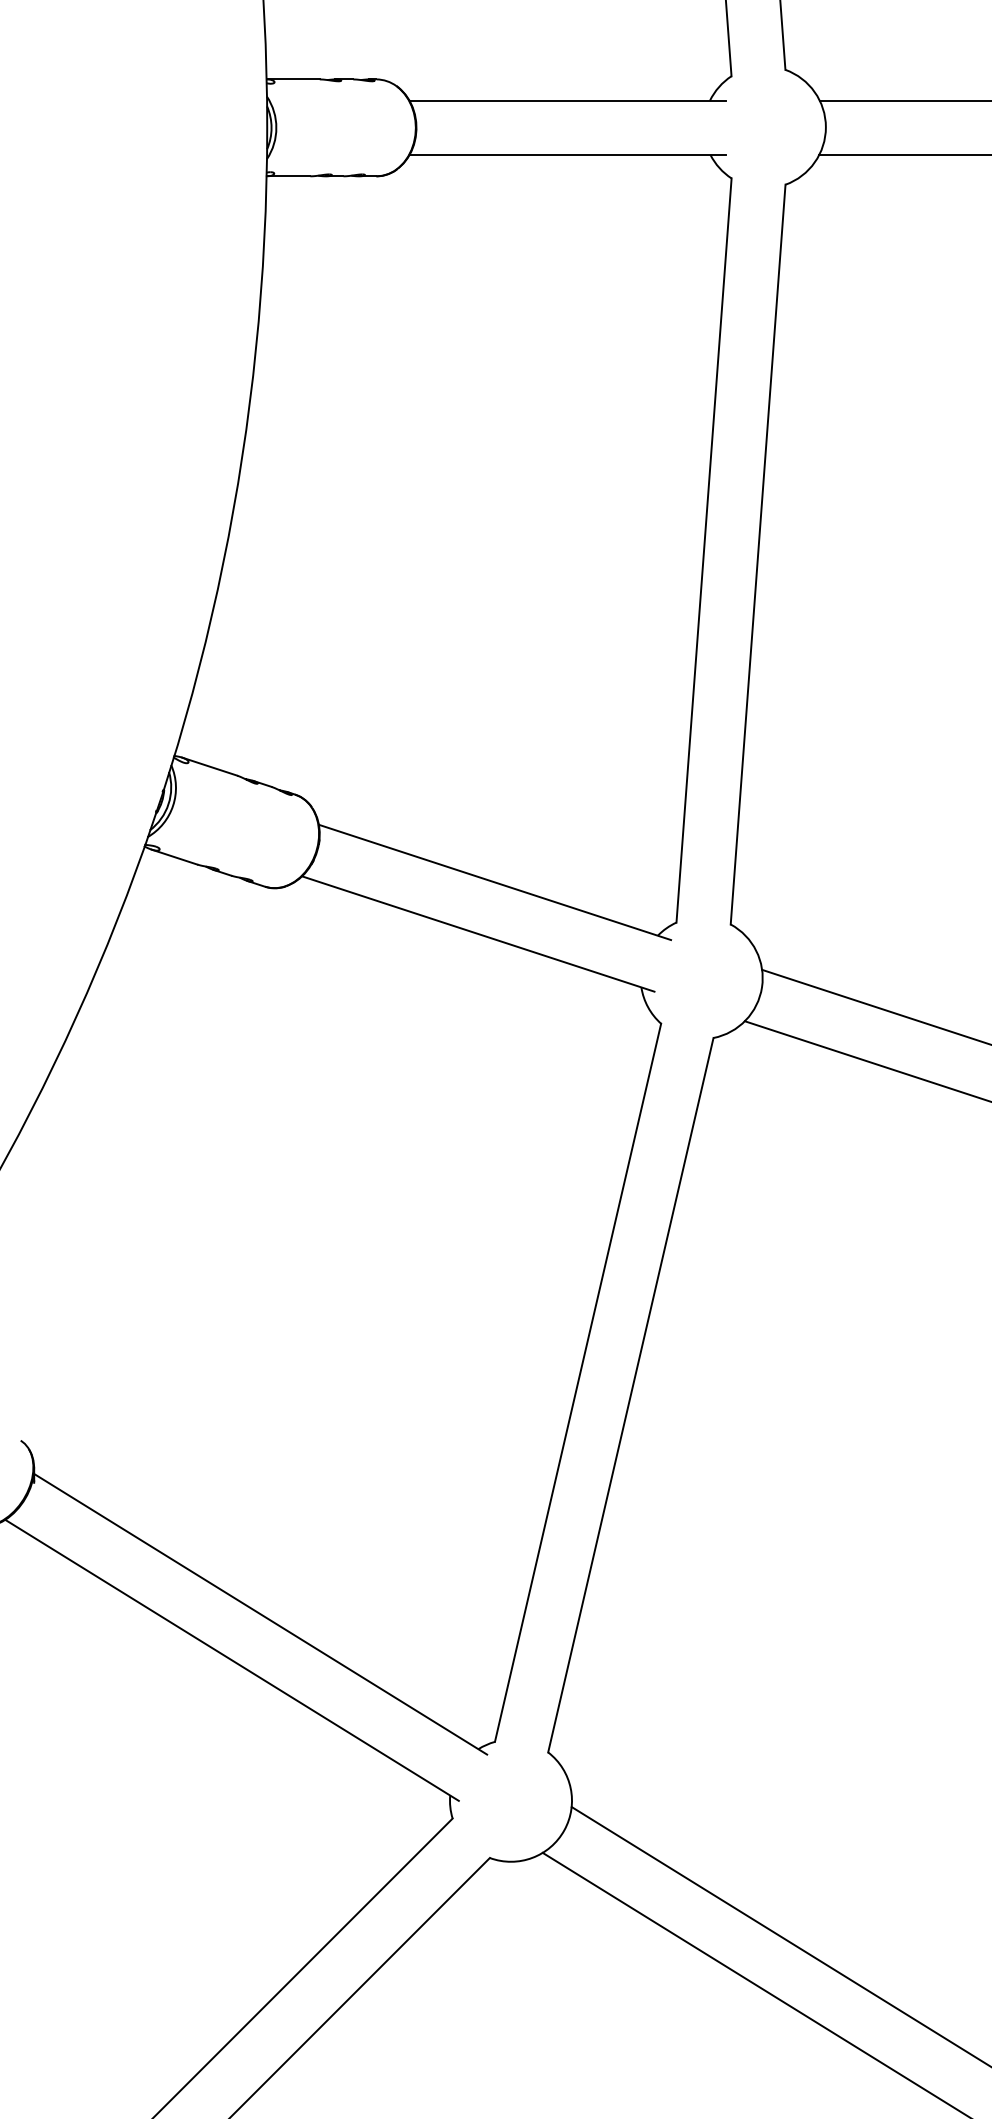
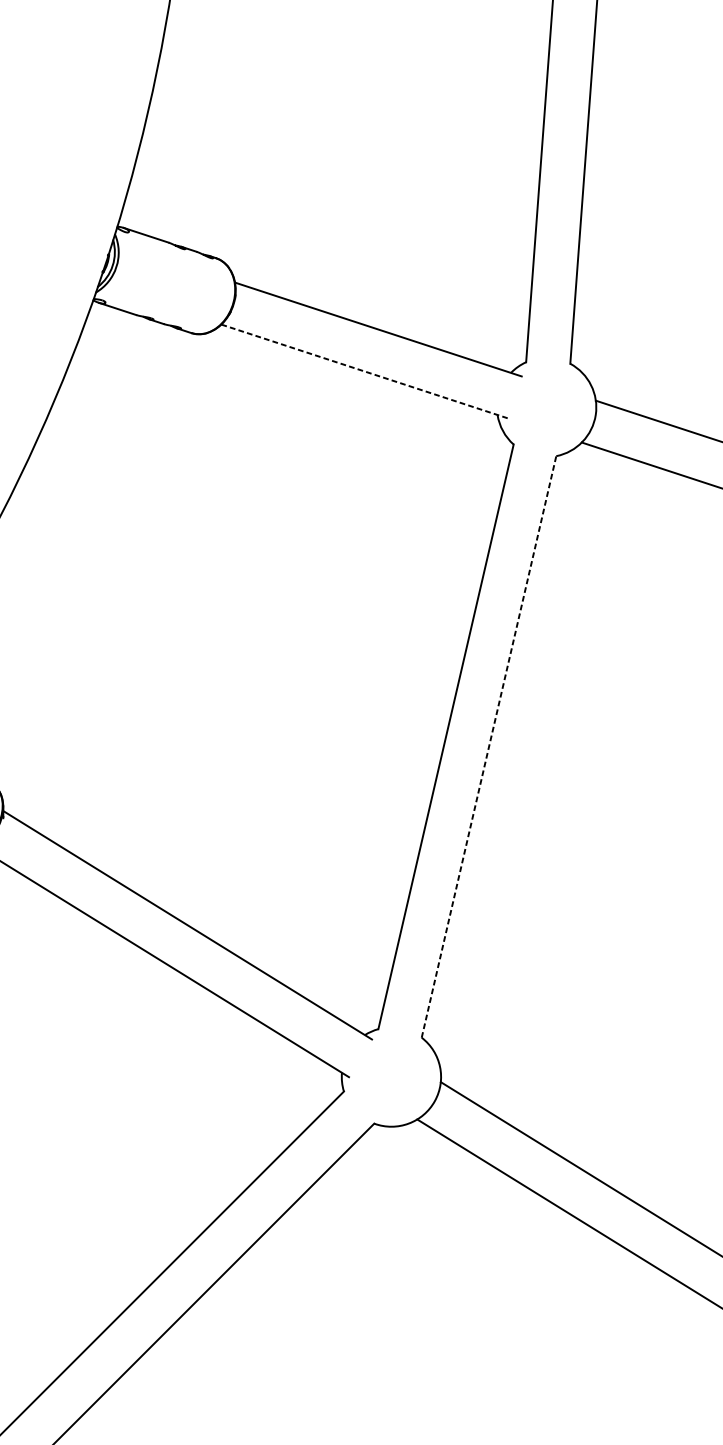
line: (478, 934) -> (365, 371), solid -> dashed
line: (630, 1395) -> (488, 747), solid -> dashed

